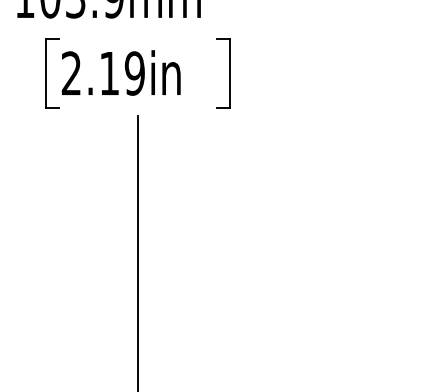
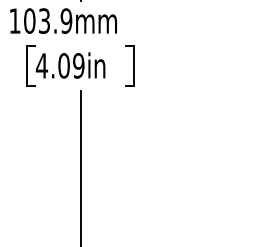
text: (89, 72) -> (52, 65), 2.19in -> 4.09in

